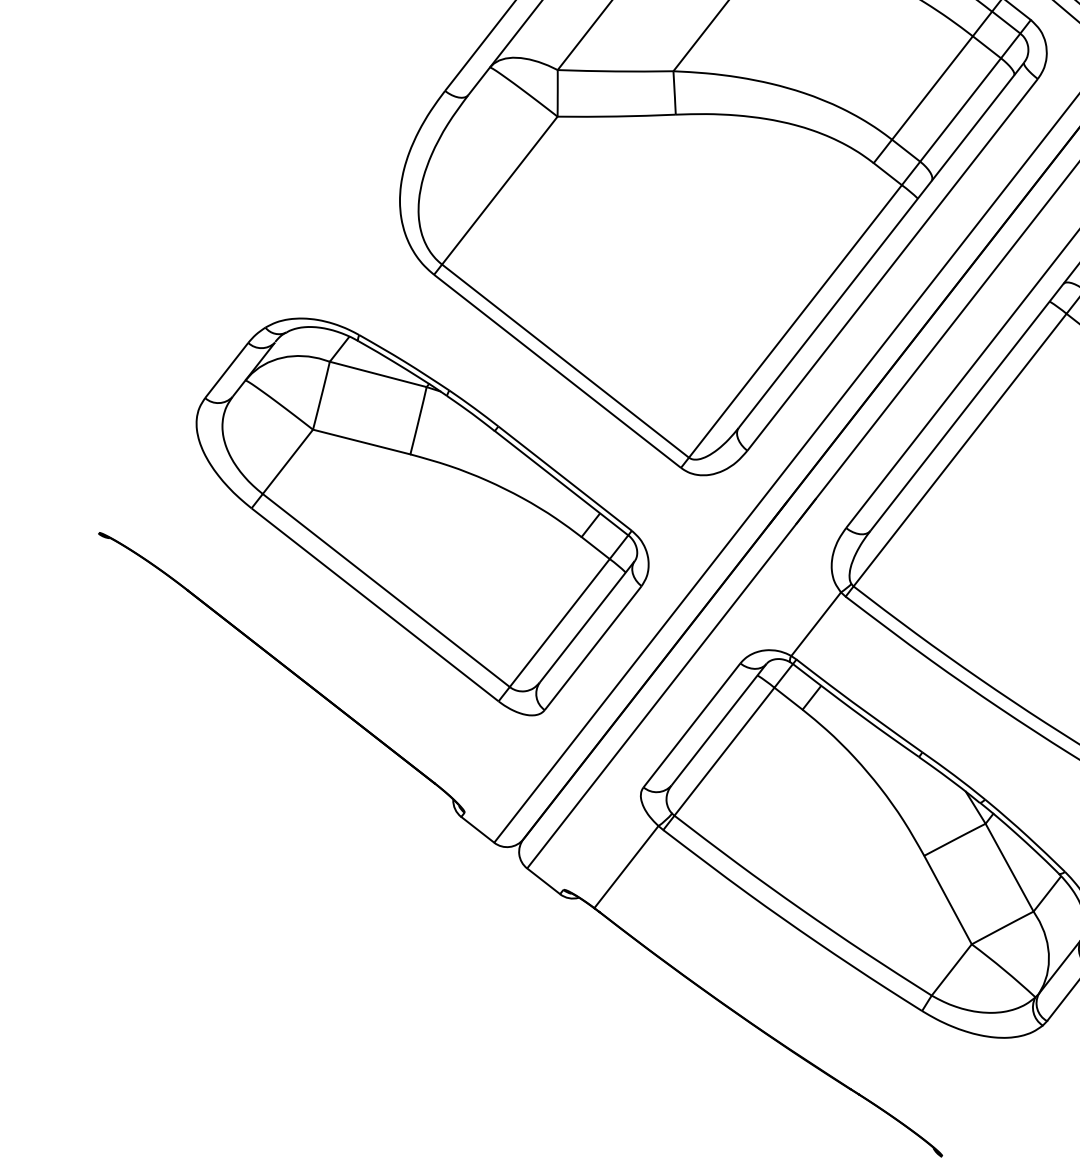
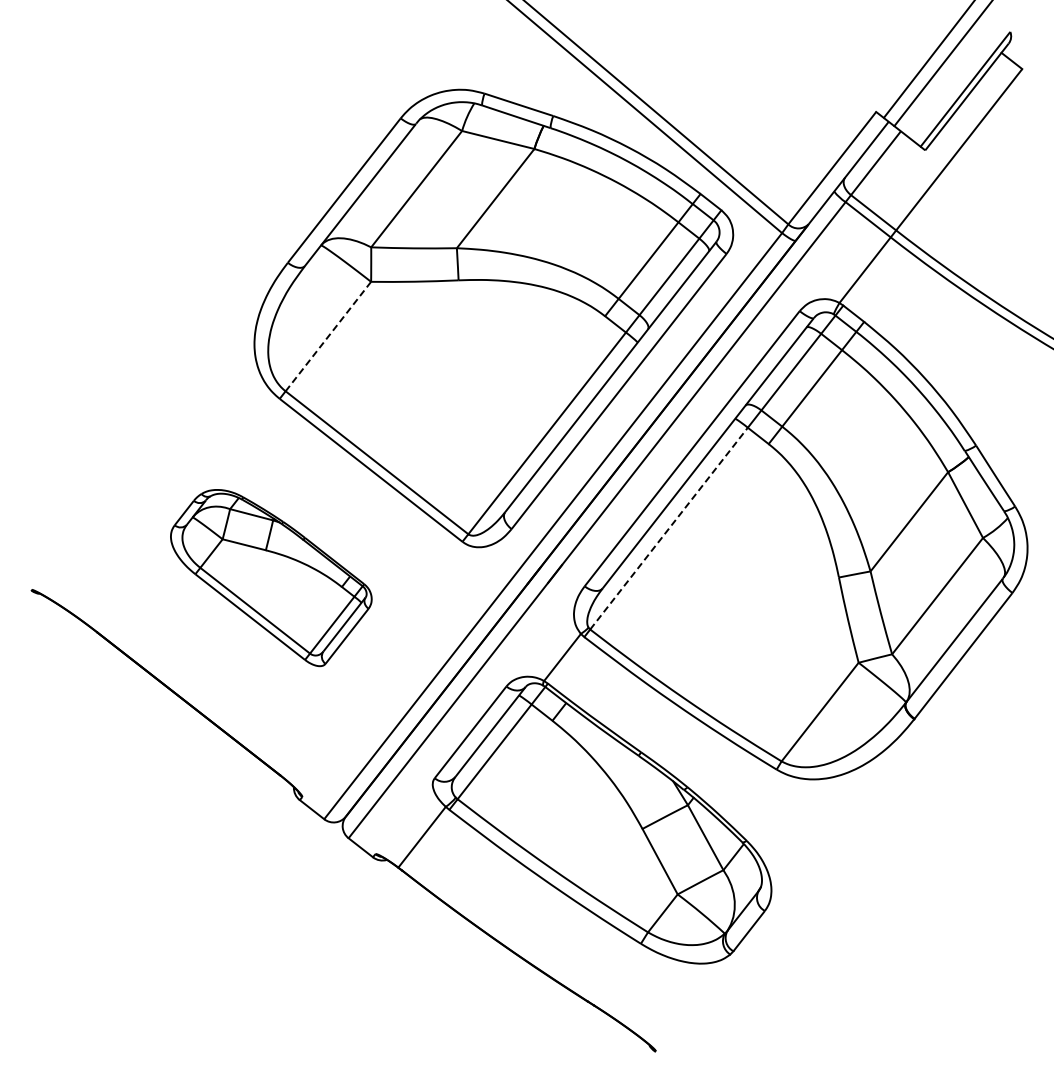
line: (499, 190) -> (328, 336), solid -> dashed
line: (960, 449) -> (669, 528), solid -> dashed
part: (422, 516) -> (271, 577), size x0.6

